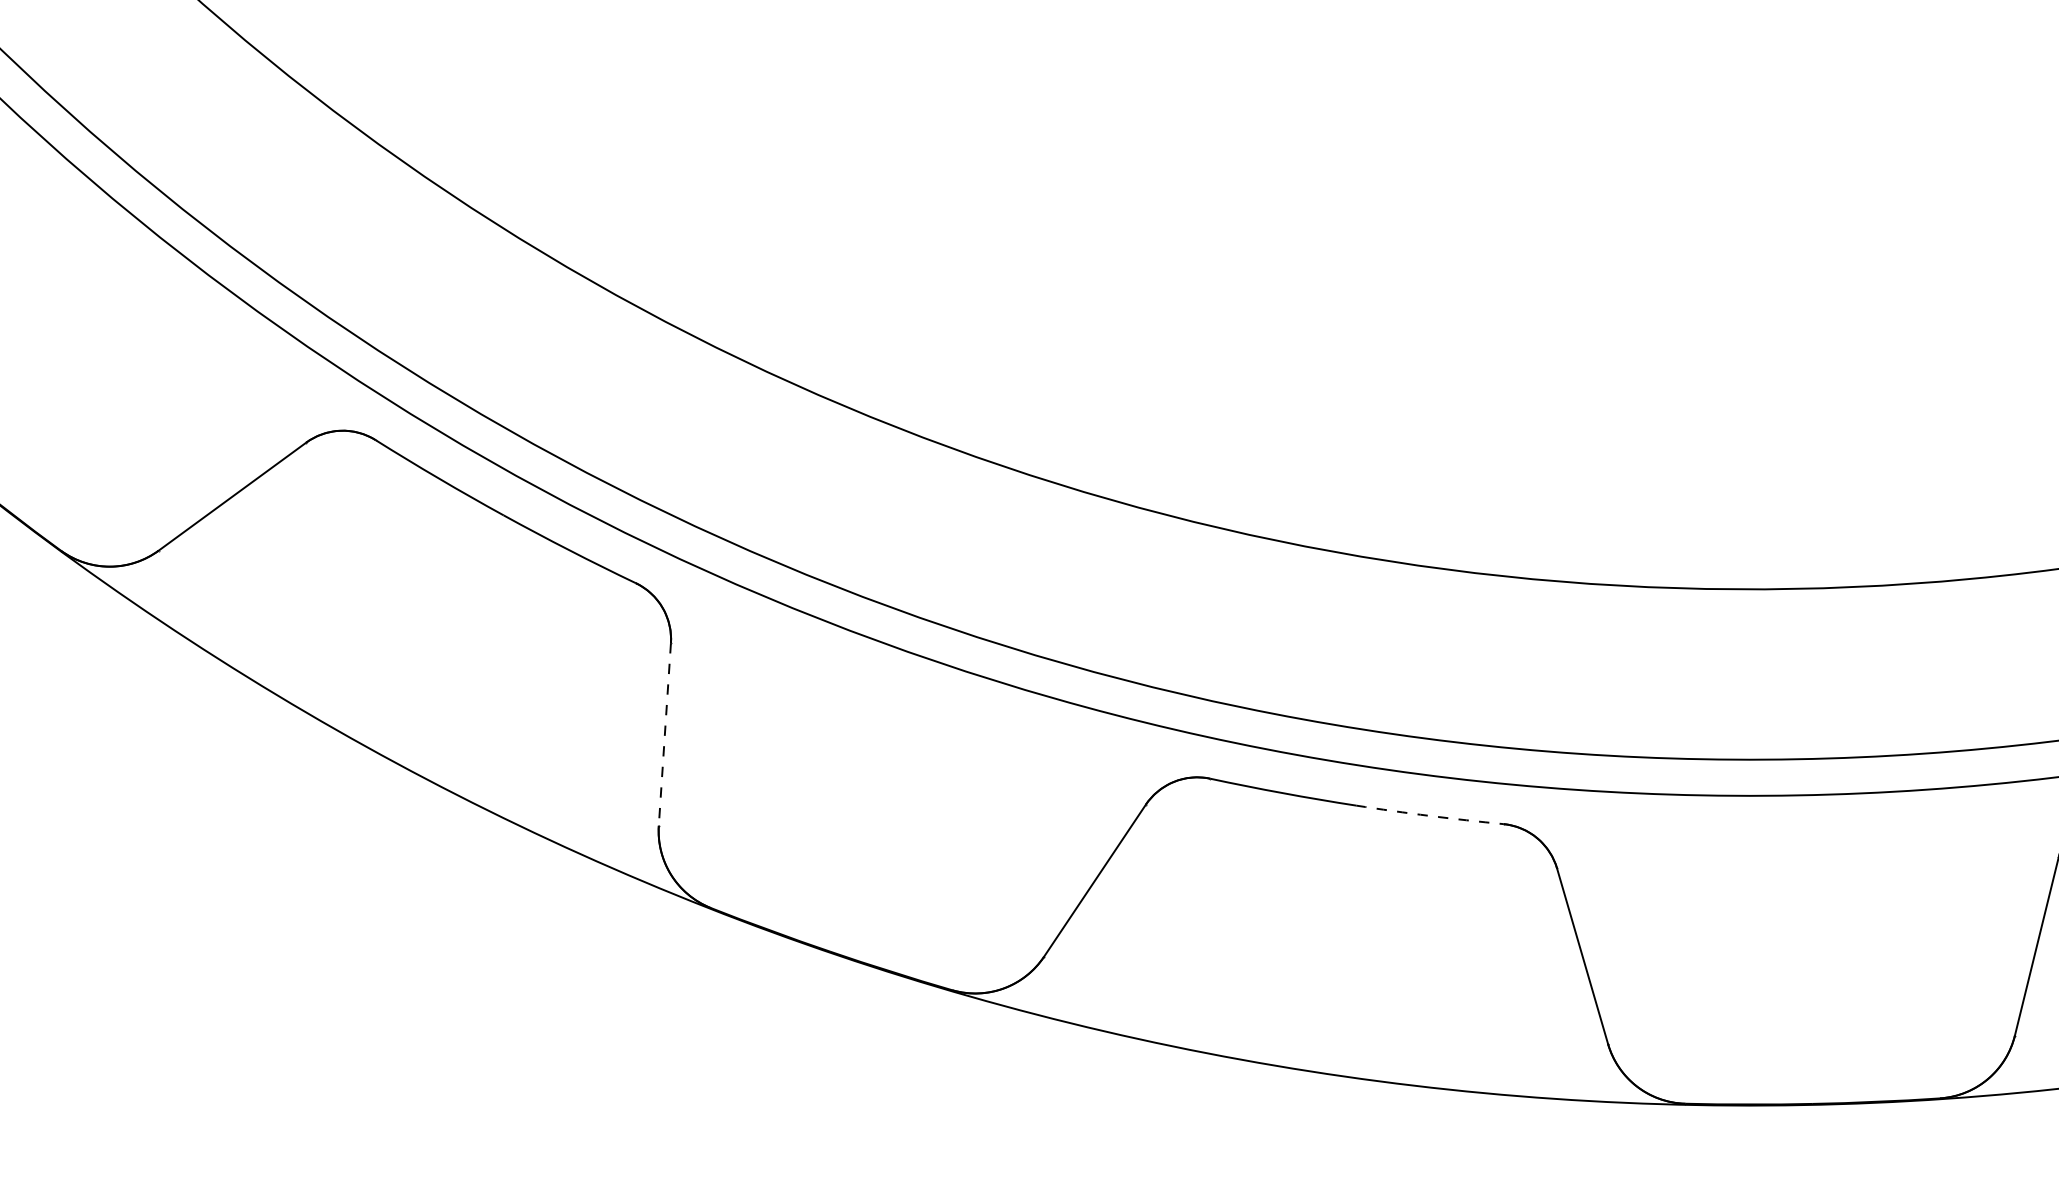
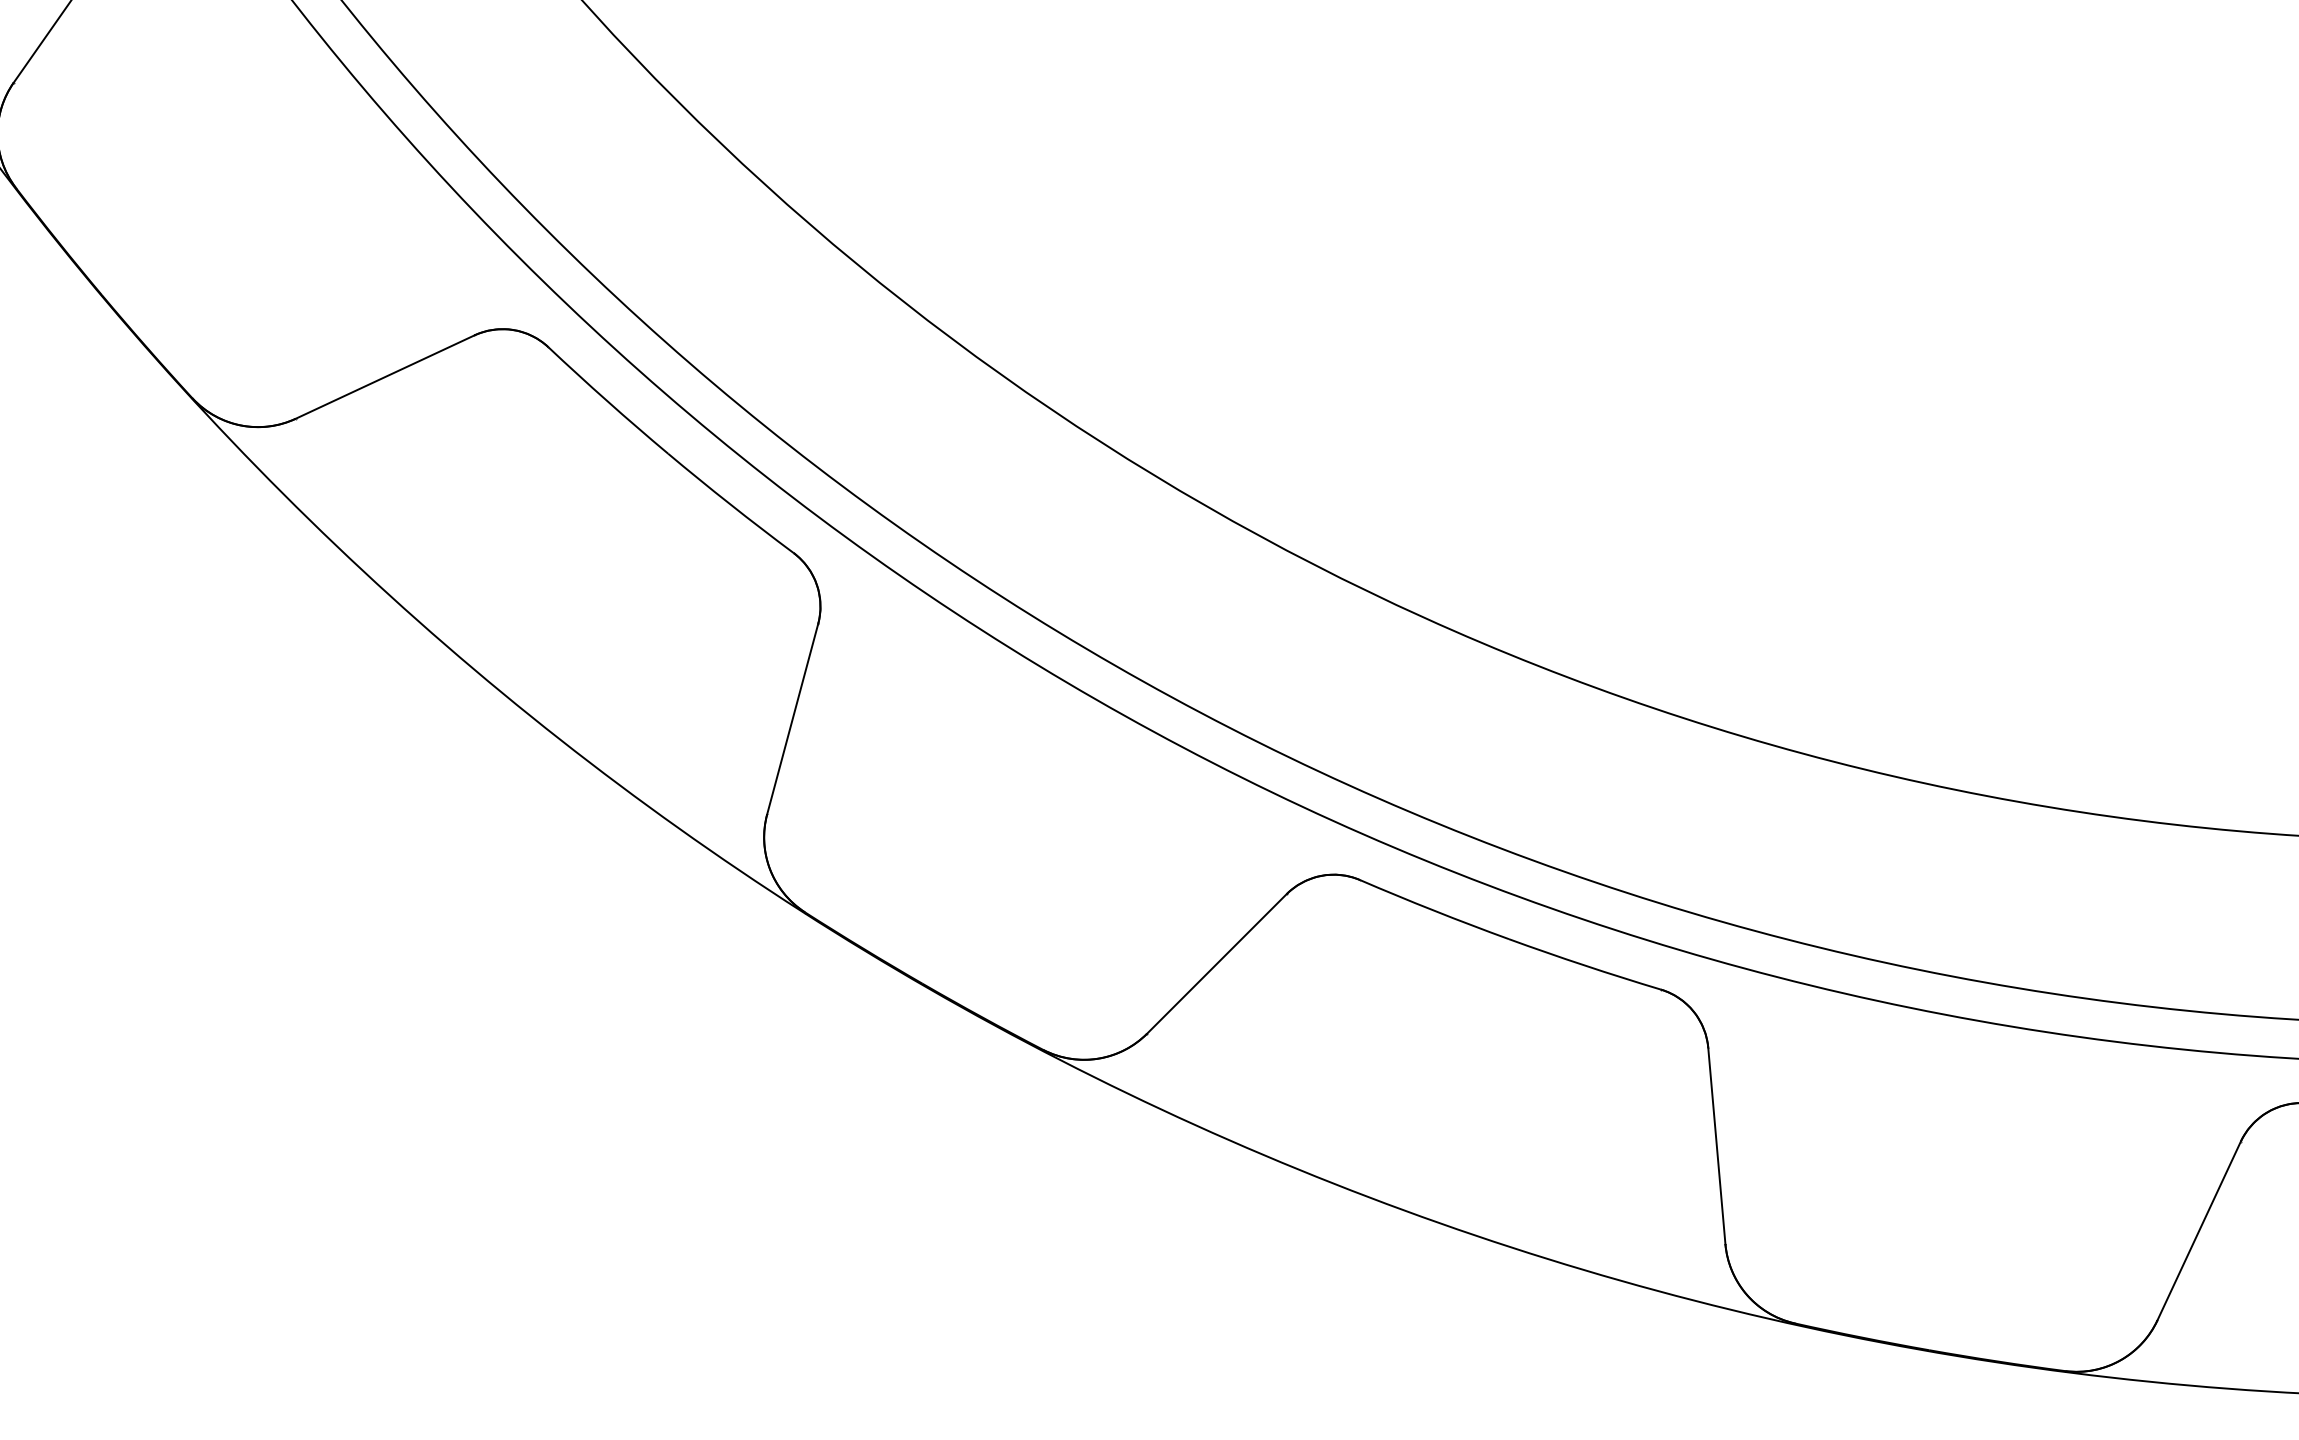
line: (664, 734) -> (792, 719), dashed -> solid
arc: (1429, 815) -> (1584, 965), dashed -> solid

